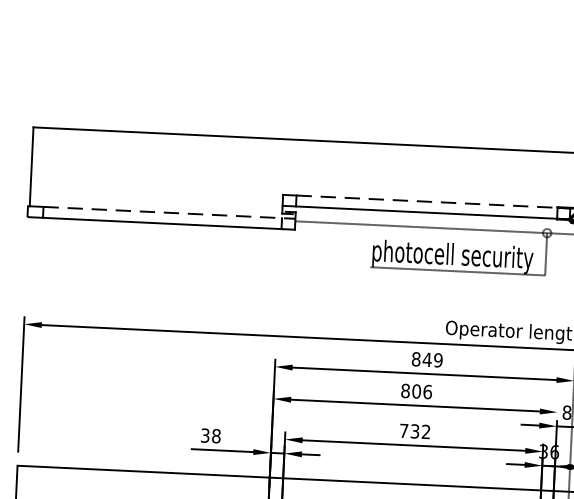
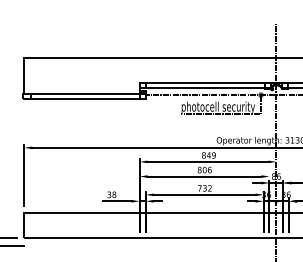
line: (427, 202) -> (205, 83), dashed -> solid
line: (170, 211) -> (88, 93), dashed -> solid

